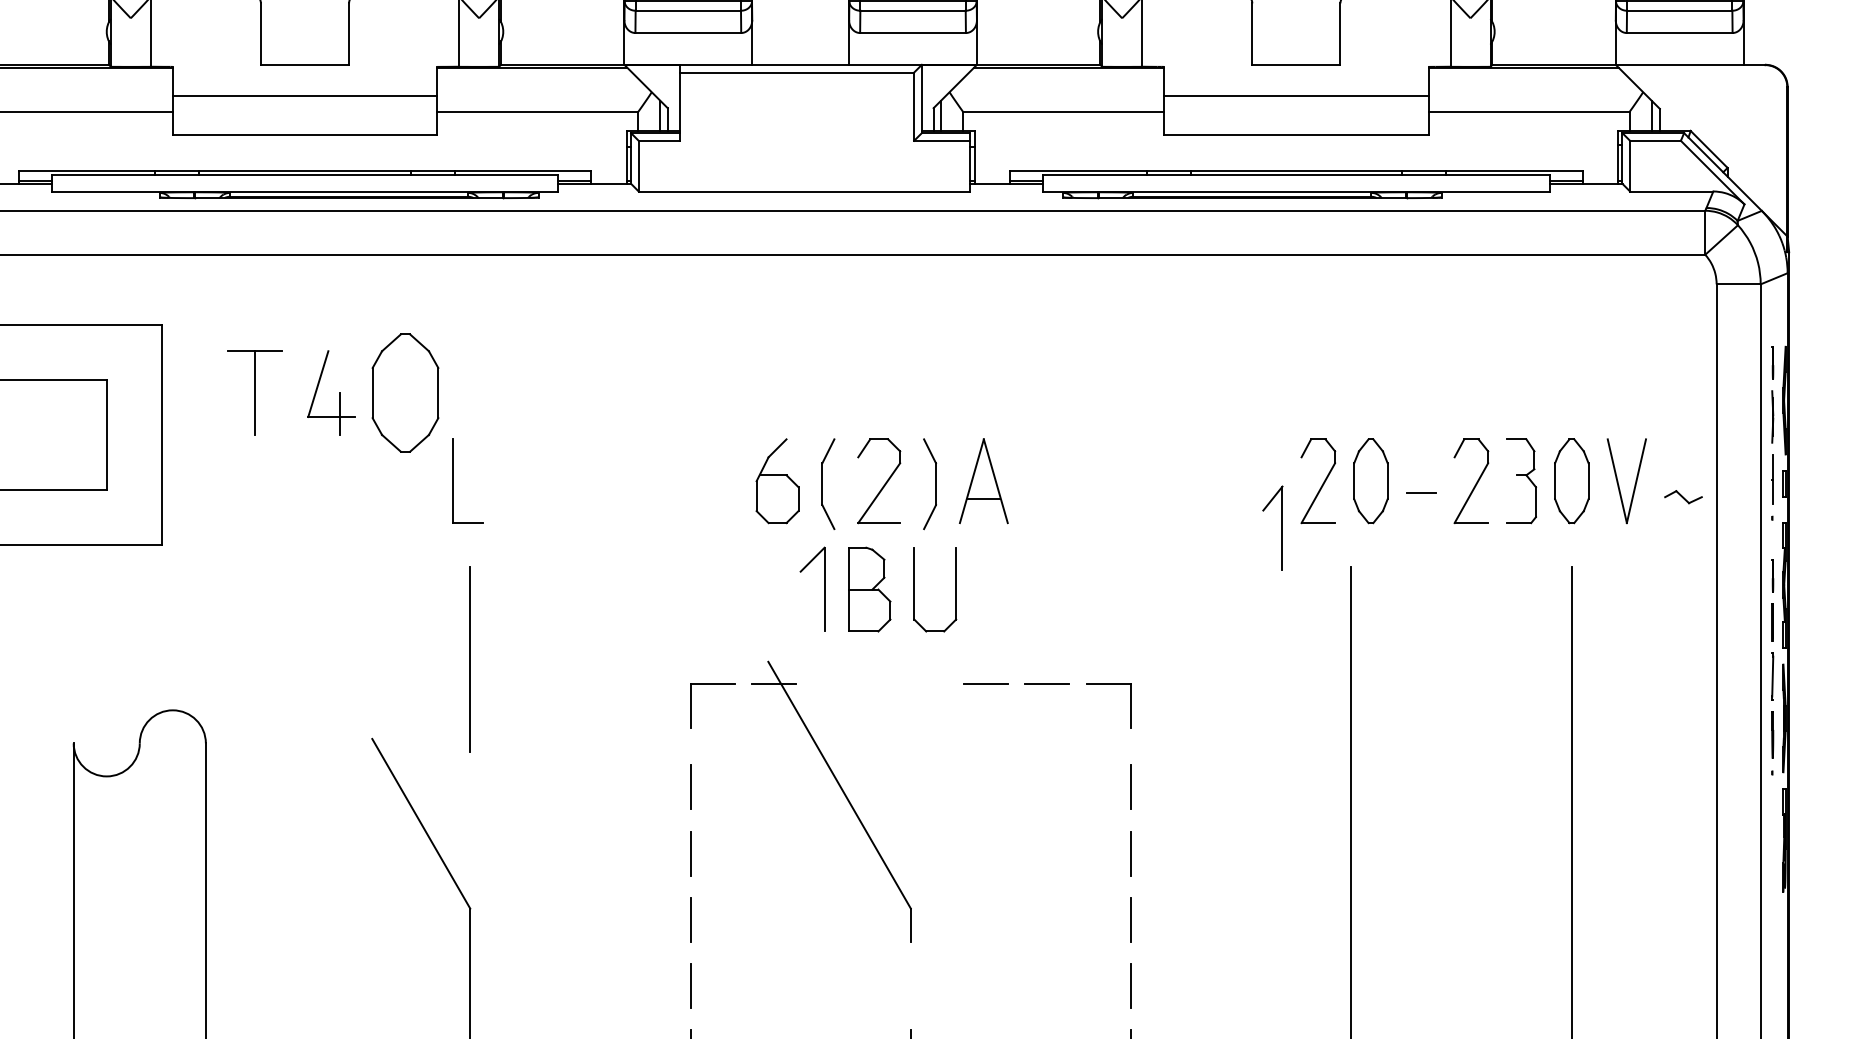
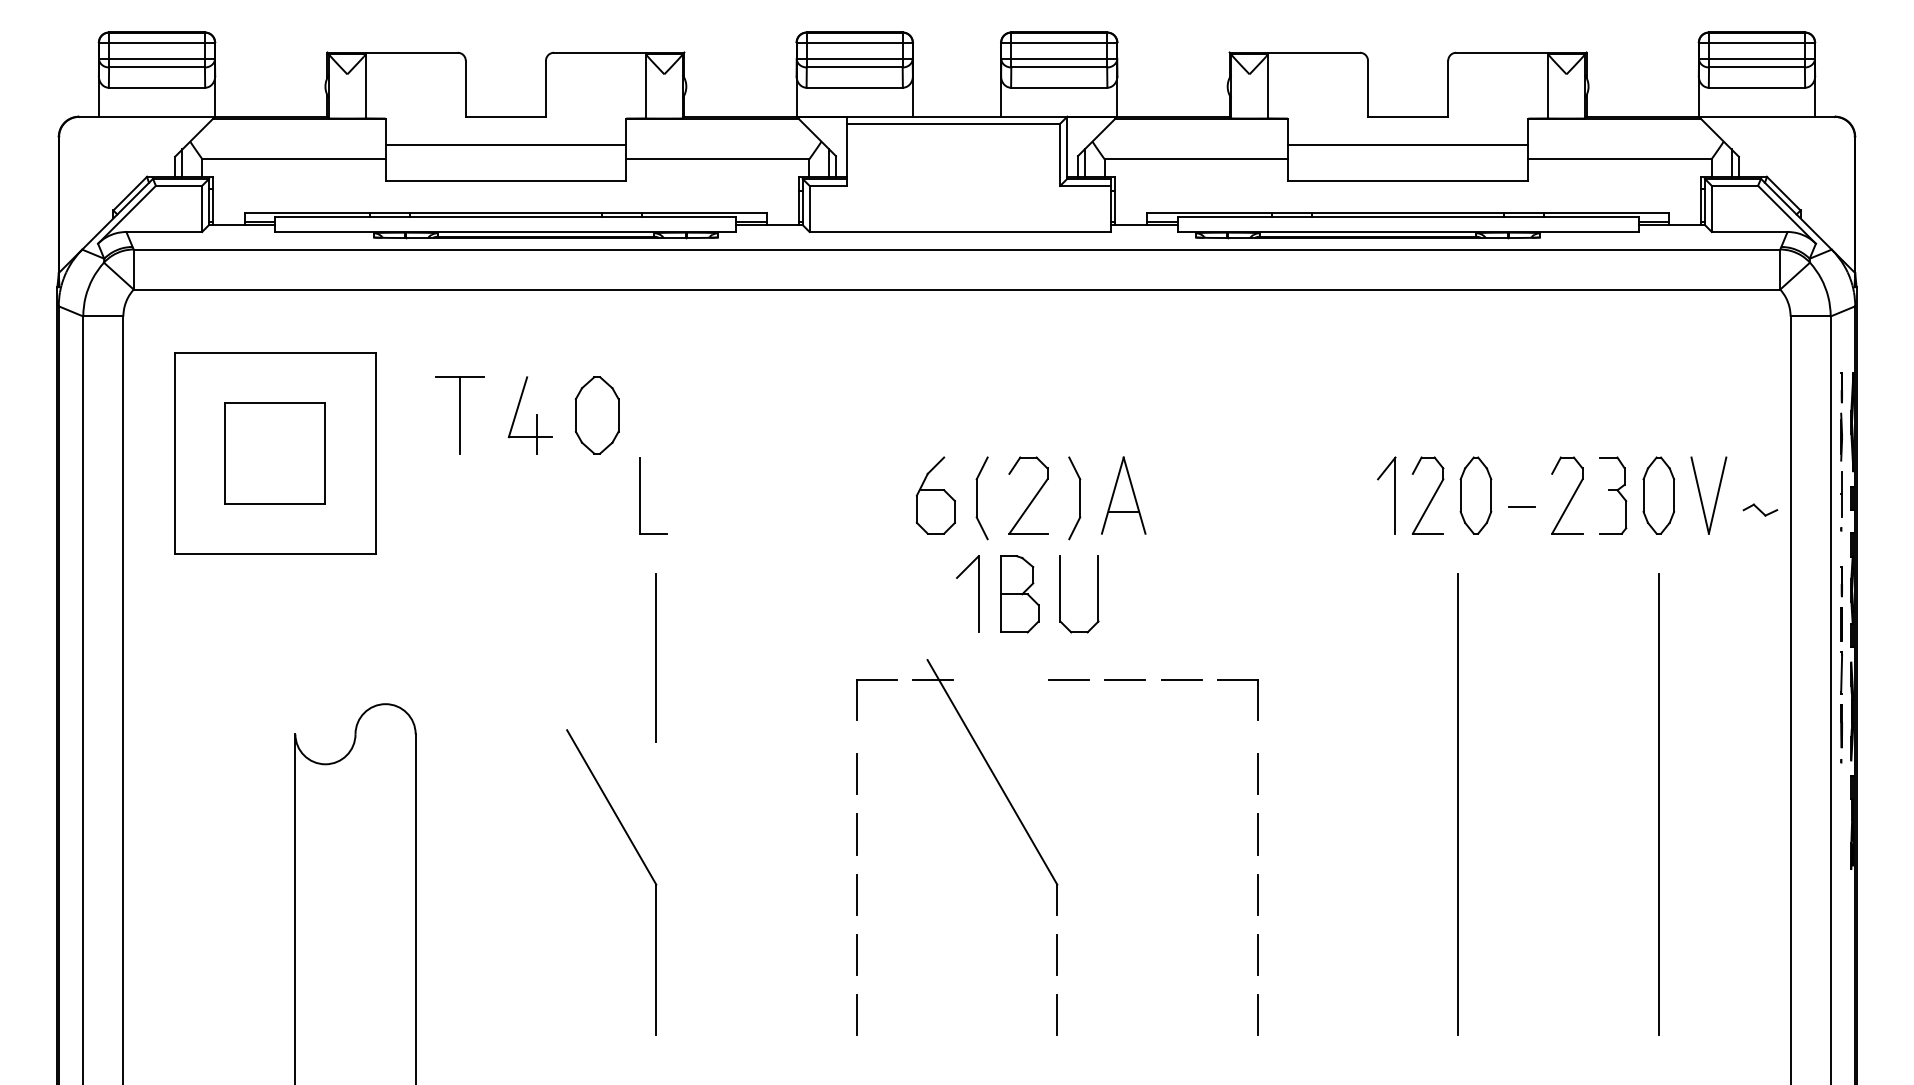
part: (404, 393) -> (596, 415), size x0.71
part: (1281, 528) -> (1394, 495), moved
line: (924, 684) -> (1069, 680), added
line: (911, 985) -> (1057, 954), added

